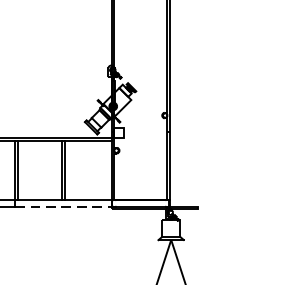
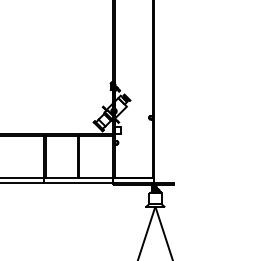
line: (63, 207) -> (78, 183), dashed -> solid

